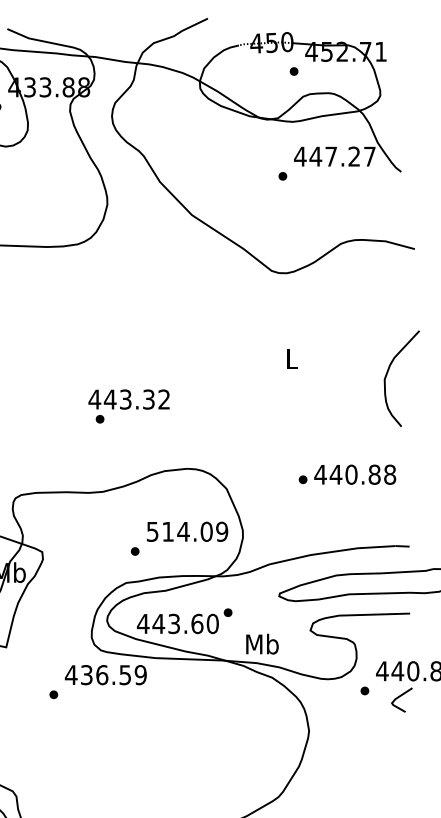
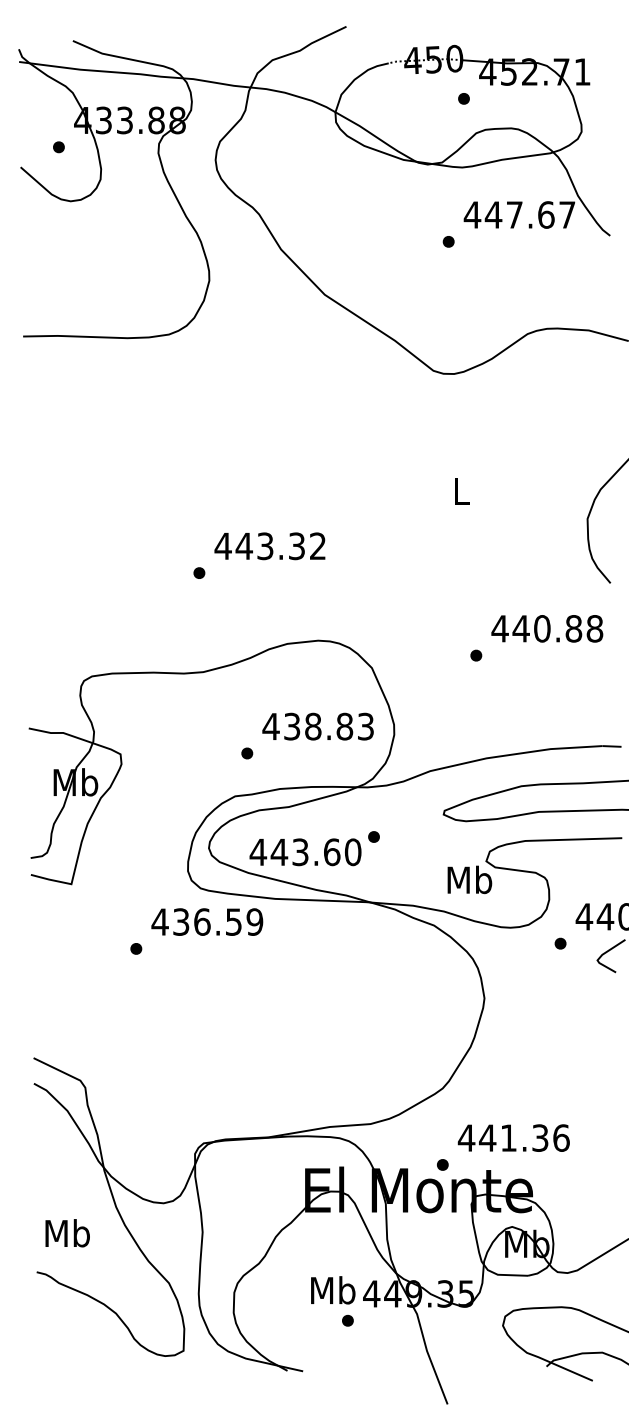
text: (354, 156) -> (546, 214), 447.27 -> 447.67
text: (128, 399) -> (269, 546), moved
text: (355, 474) -> (547, 628), moved
text: (187, 531) -> (318, 726), 514.09 -> 438.83
text: (262, 643) -> (469, 879), moved

